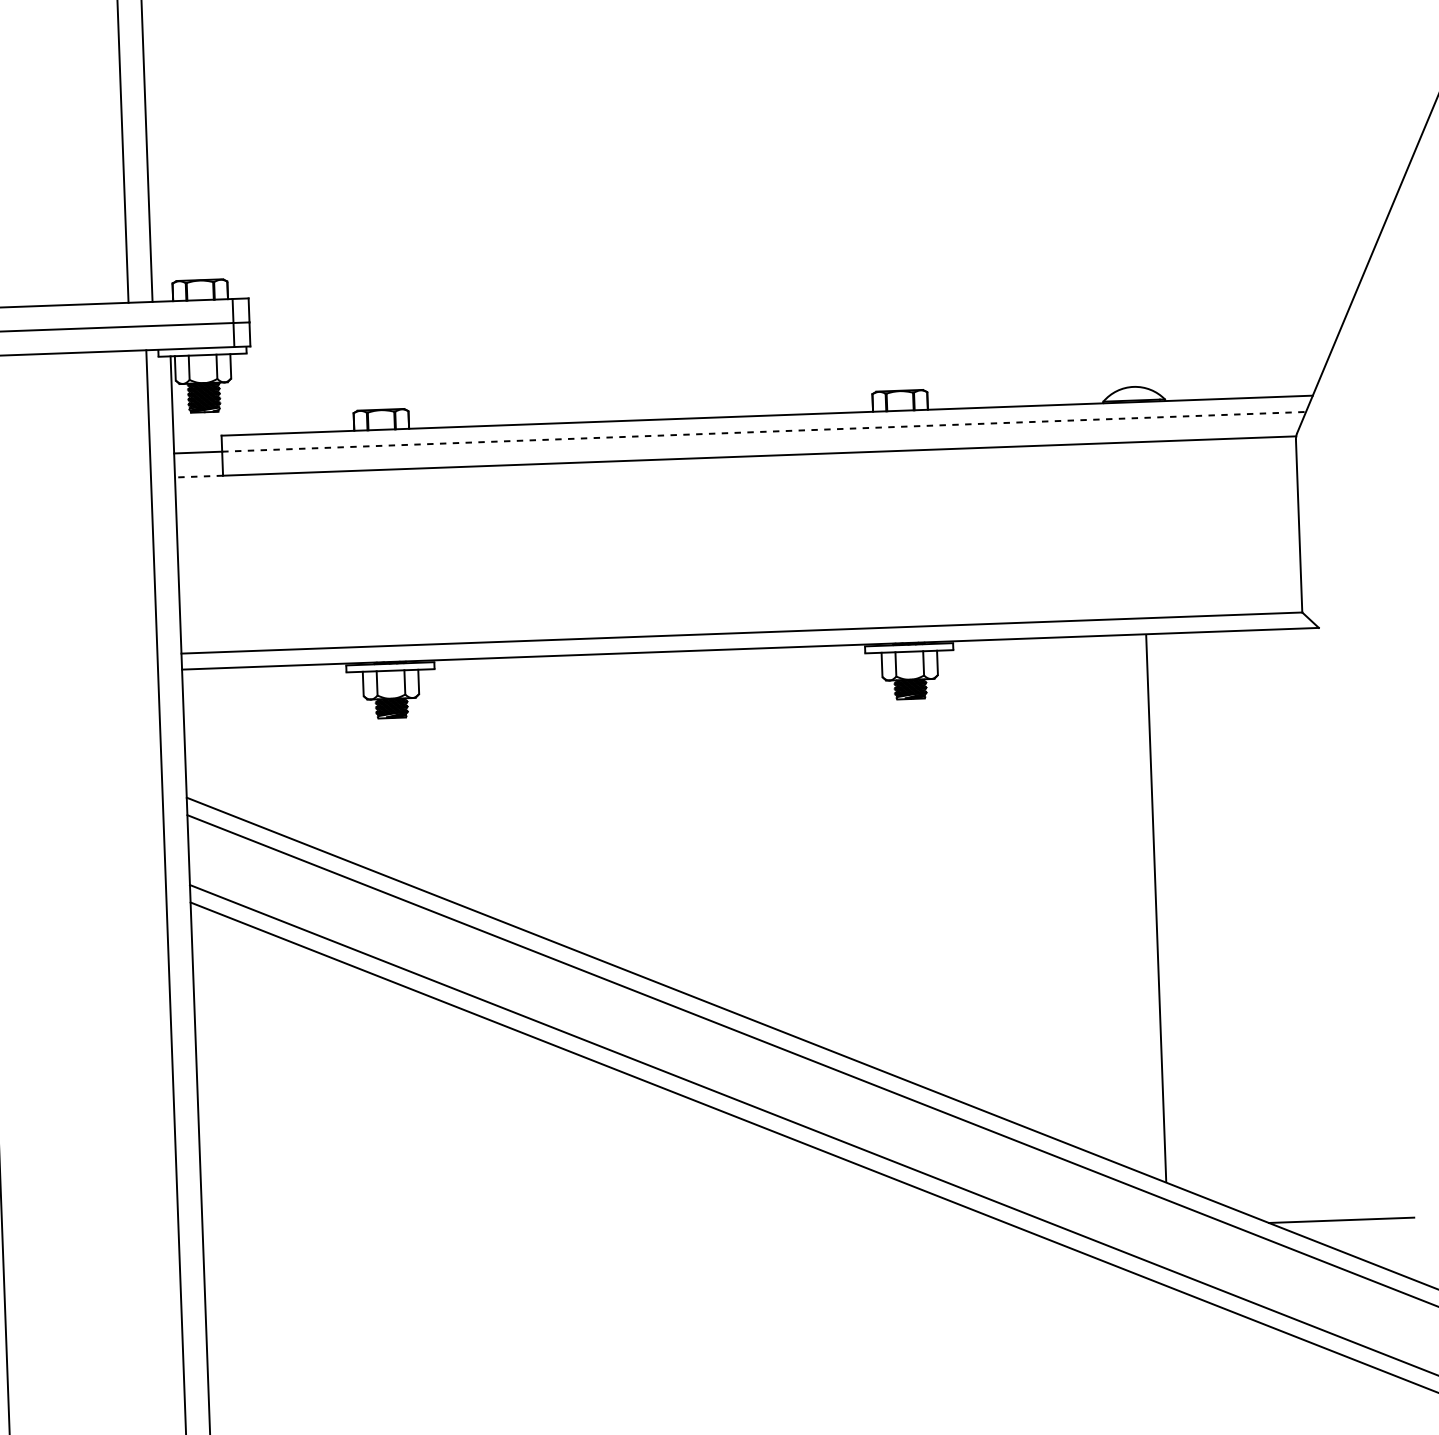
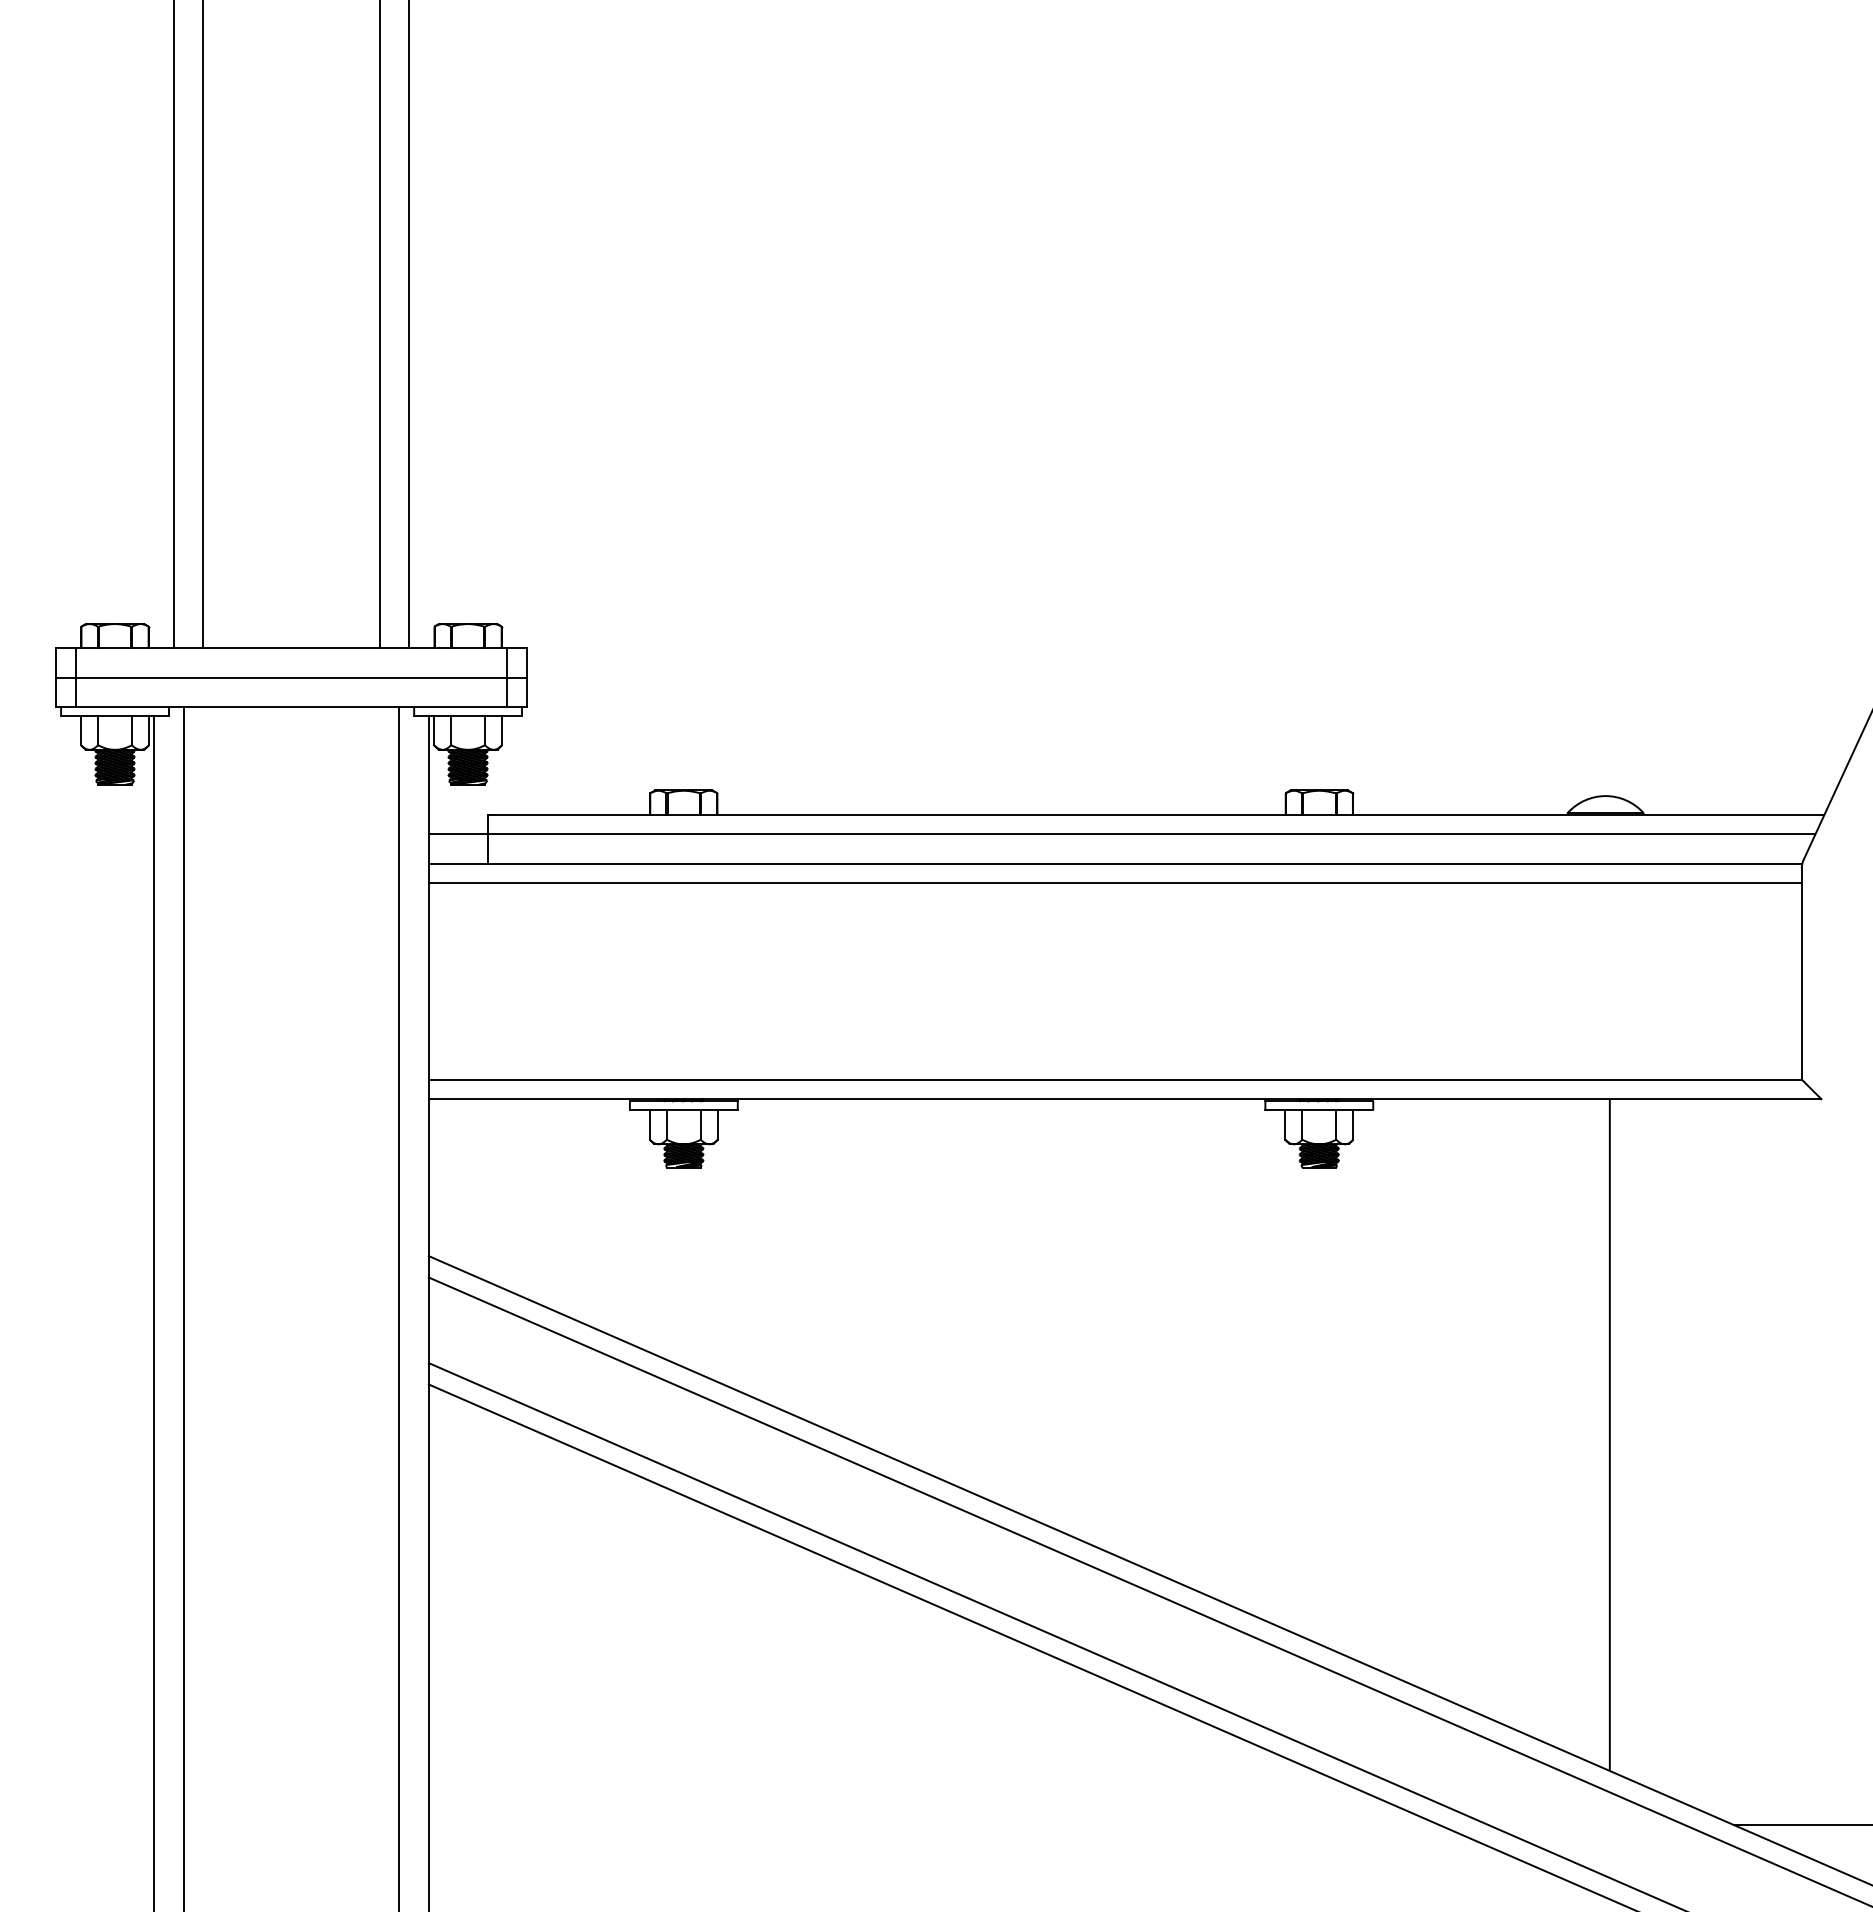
line: (764, 431) -> (1151, 834), dashed -> solid
line: (735, 472) -> (1114, 883), added
line: (198, 476) -> (457, 863), dashed -> solid

